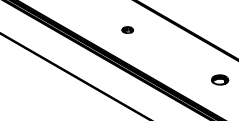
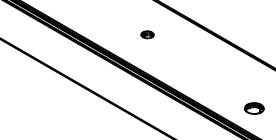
part: (220, 79) -> (254, 108), moved

